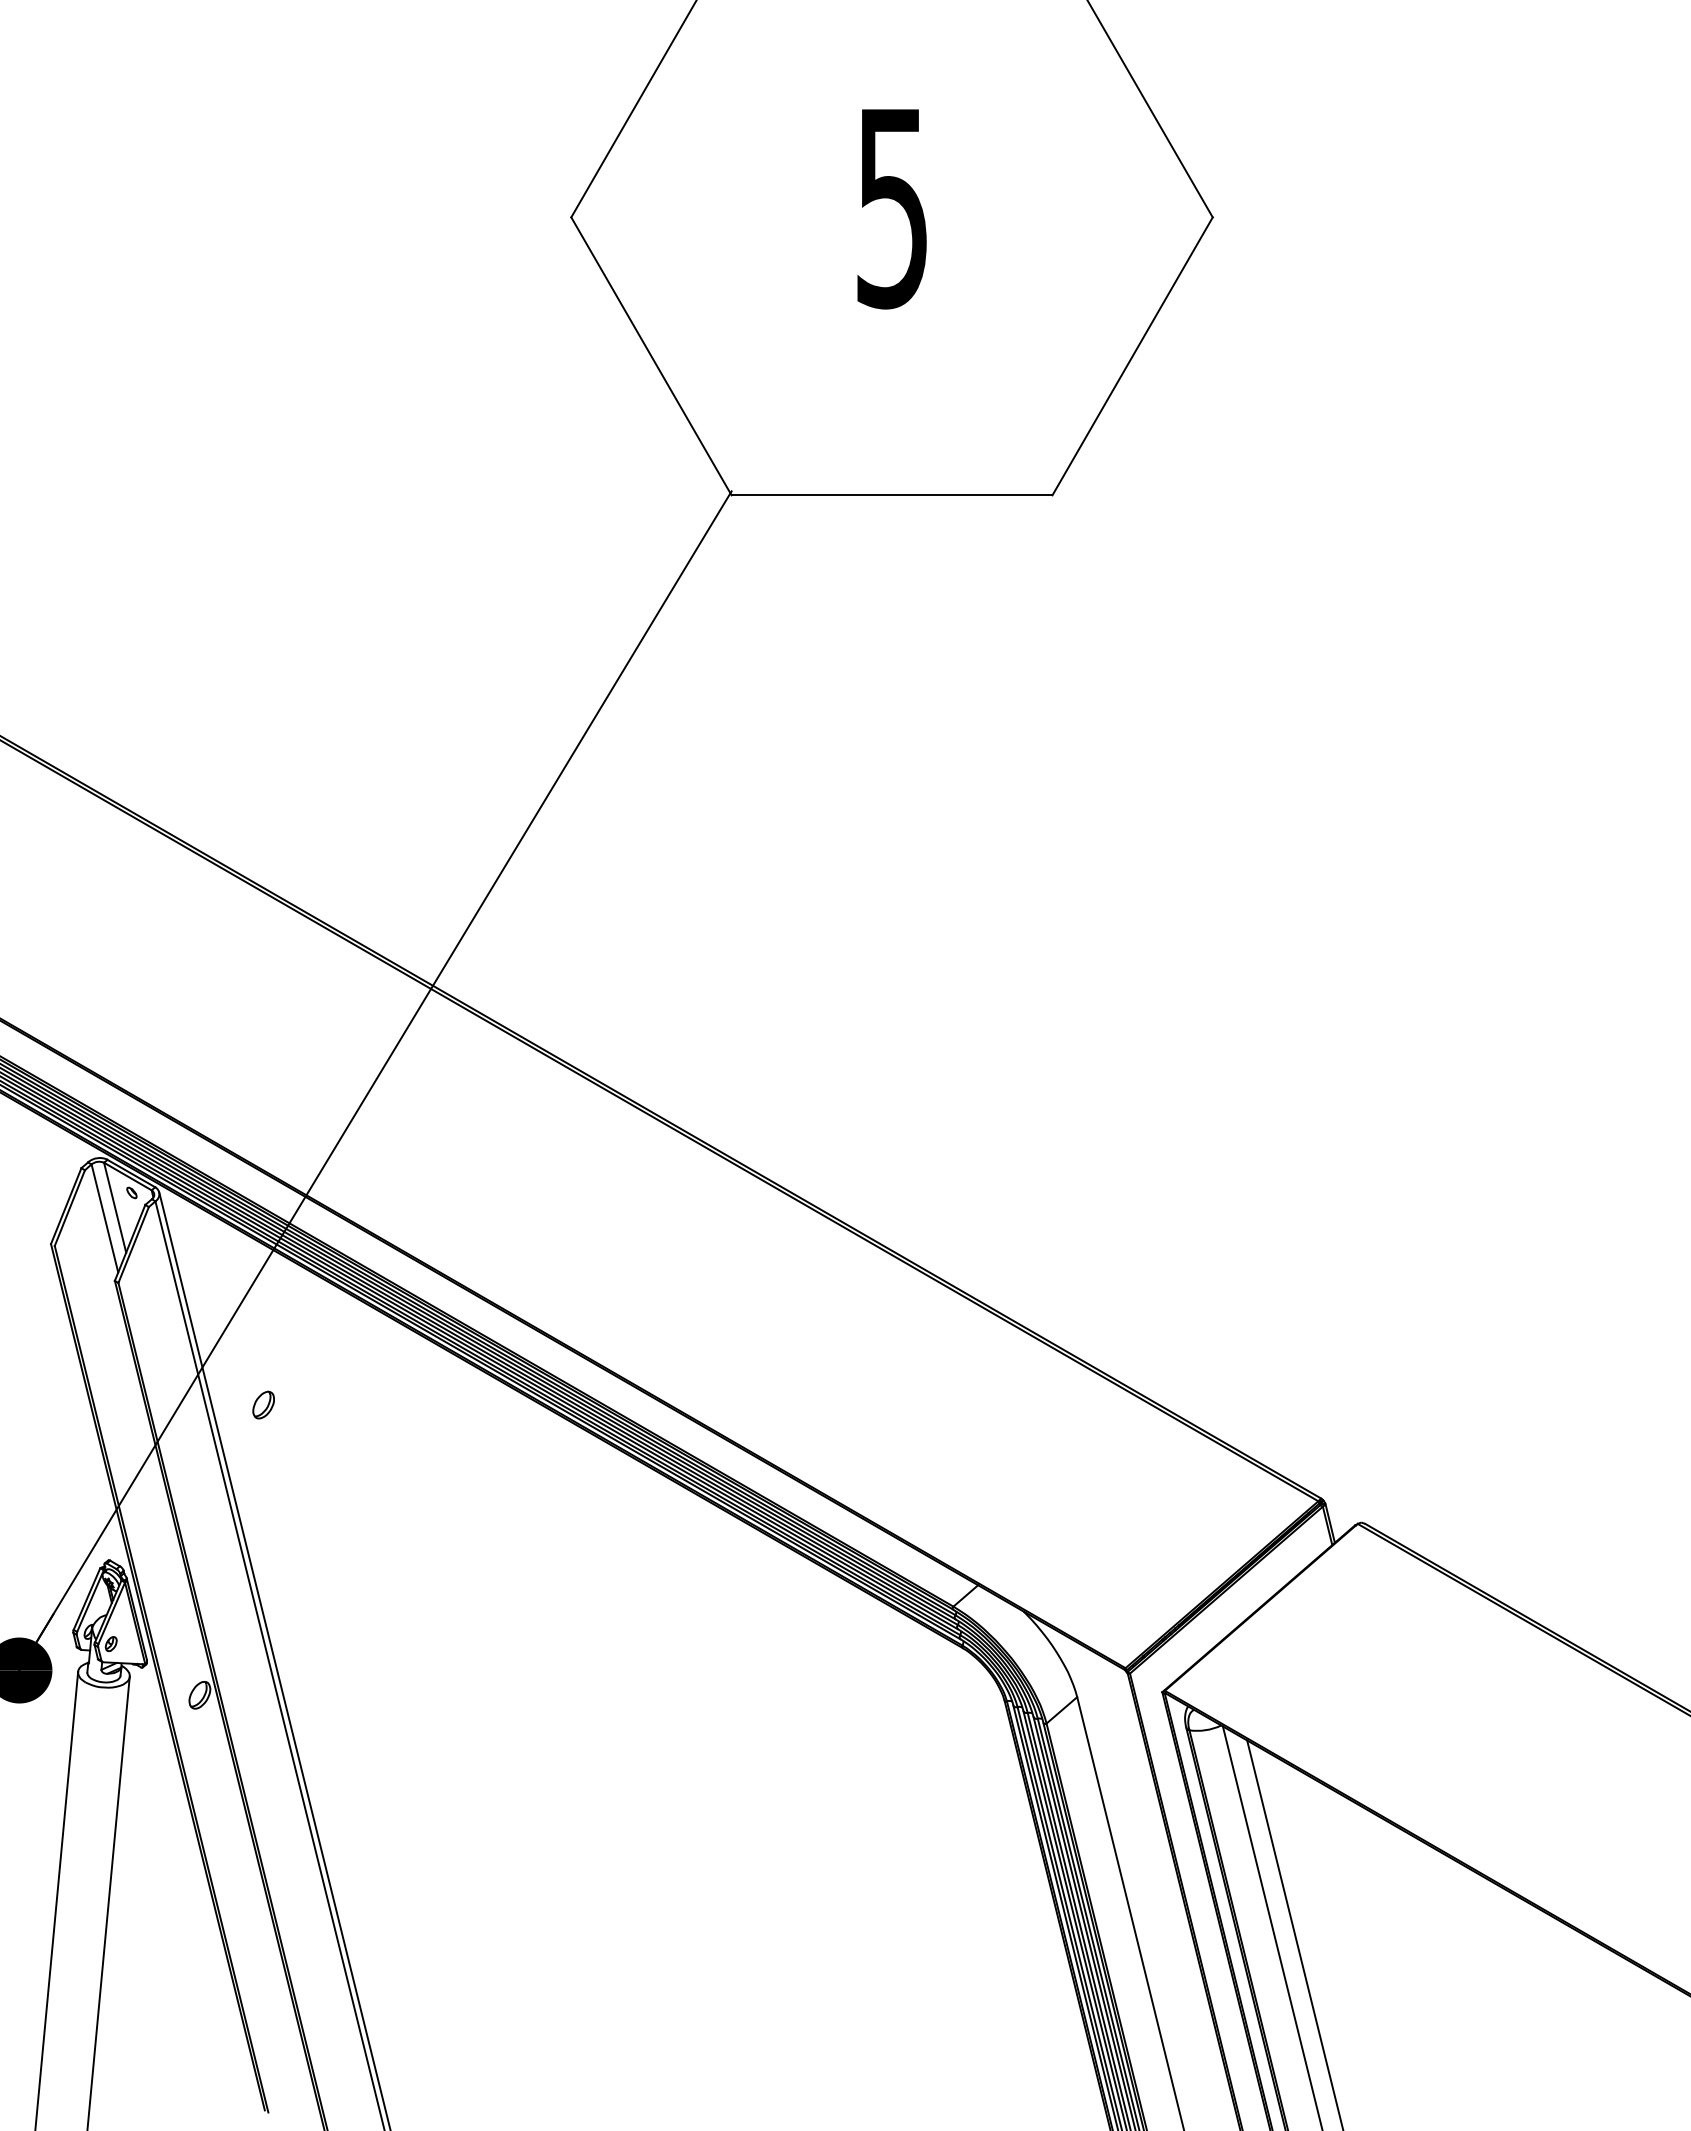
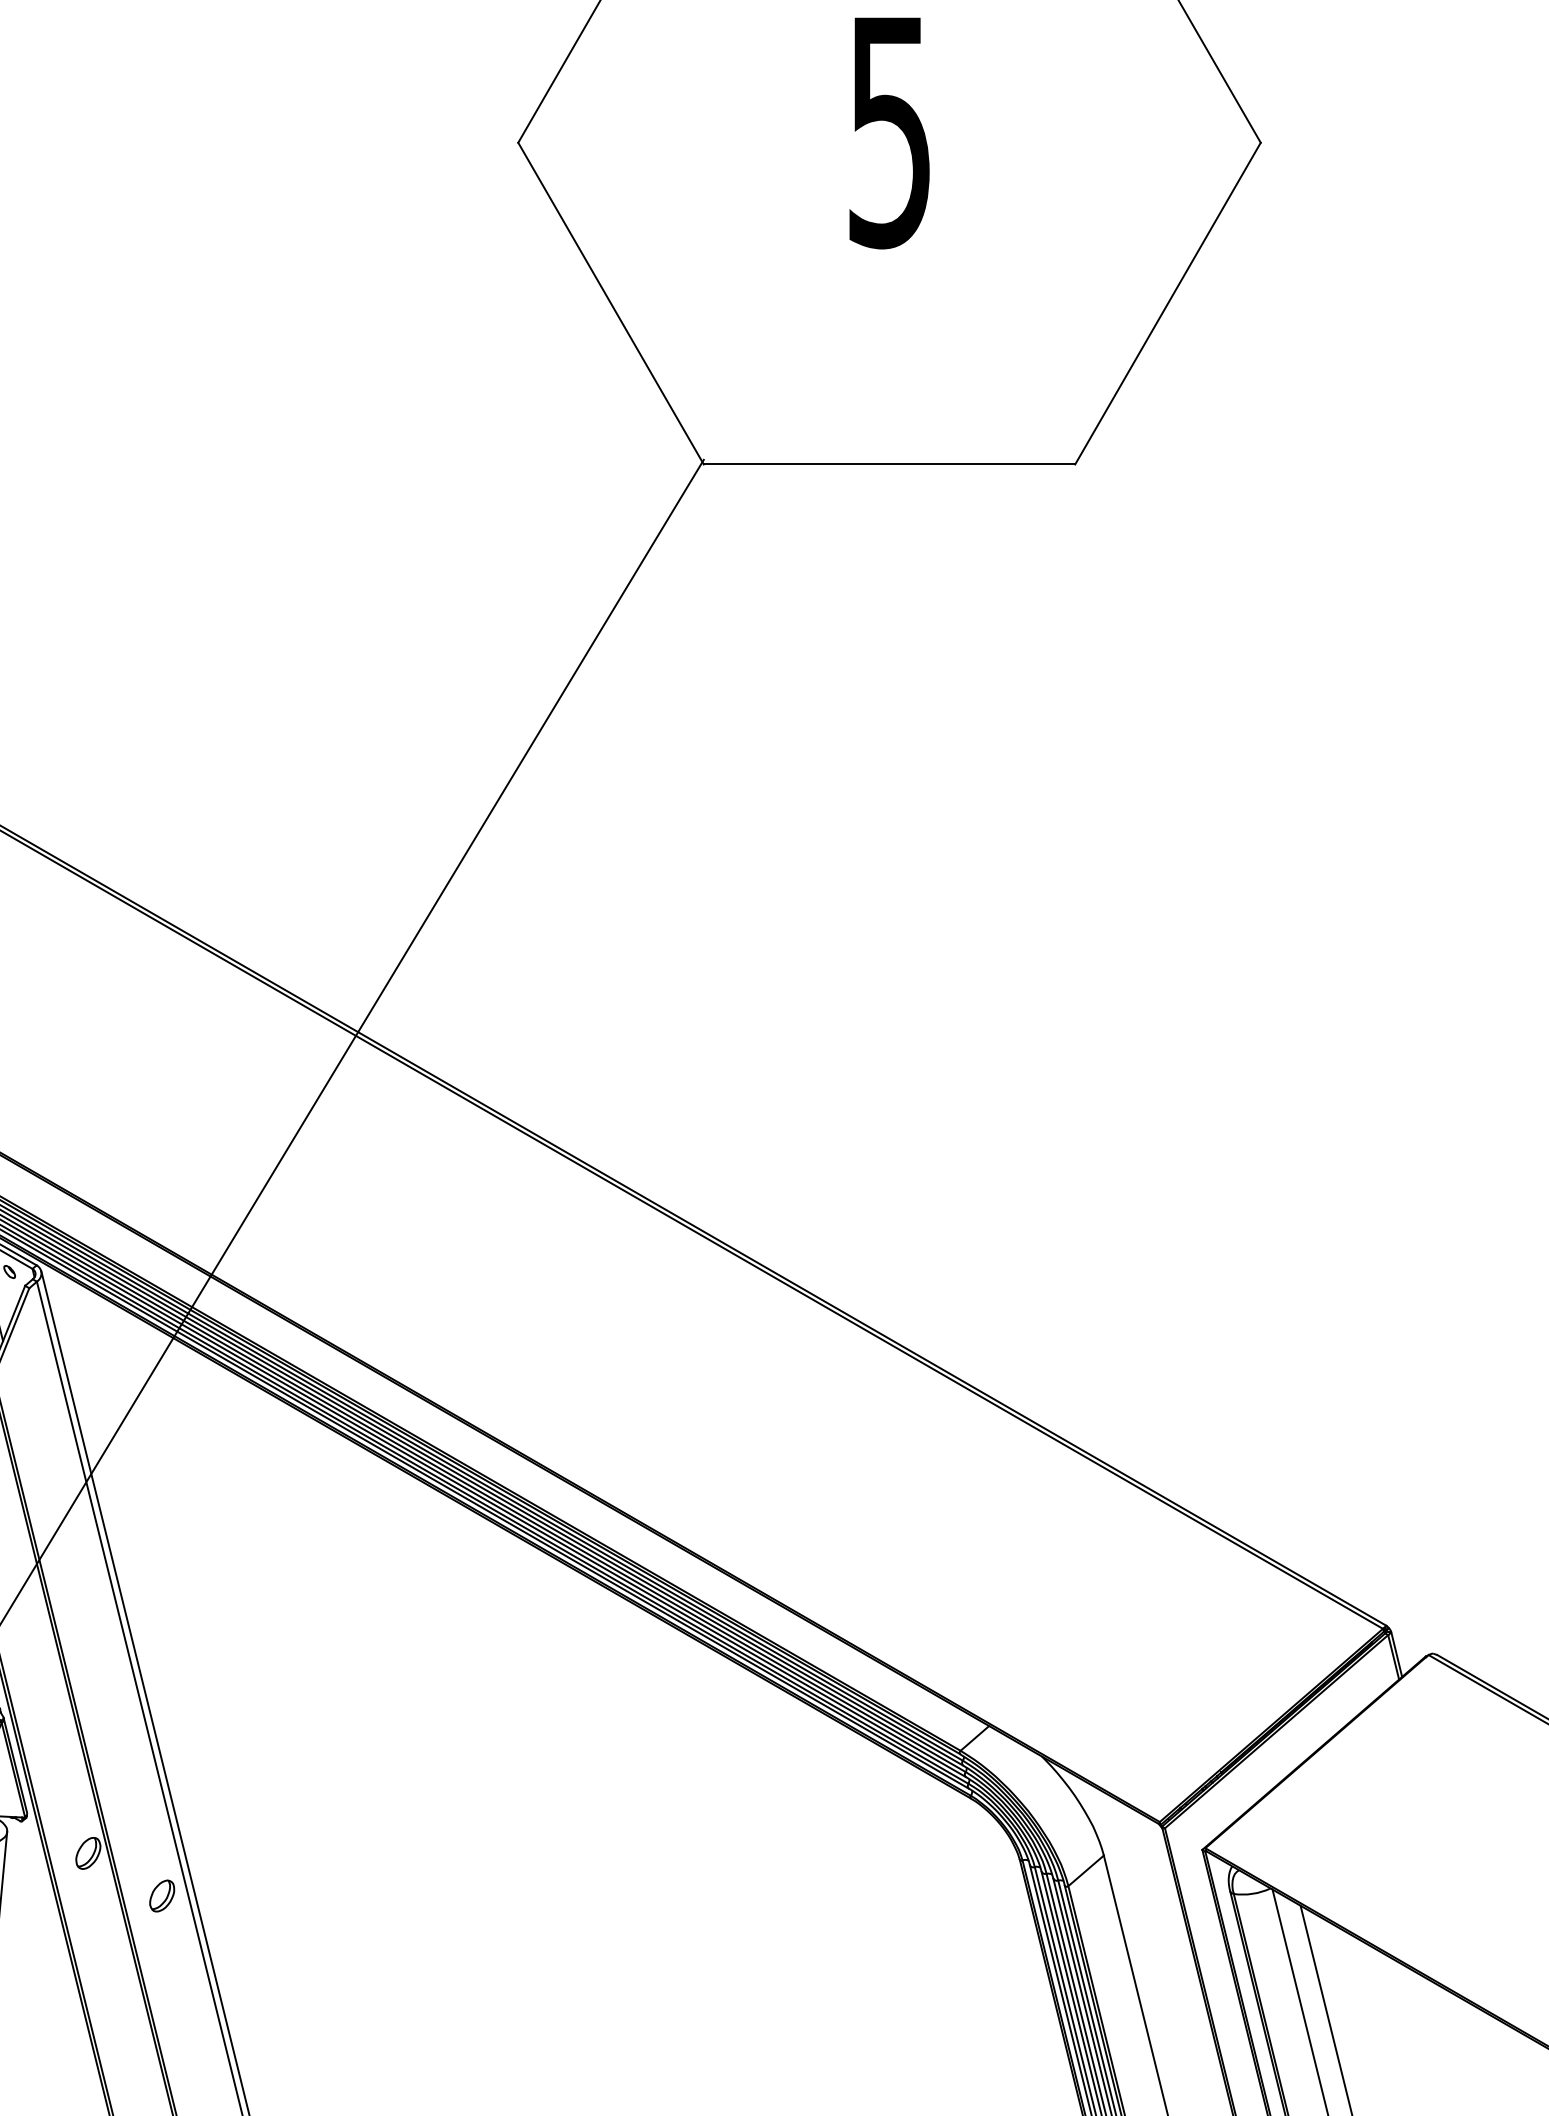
part: (263, 1404) -> (161, 1895), moved

